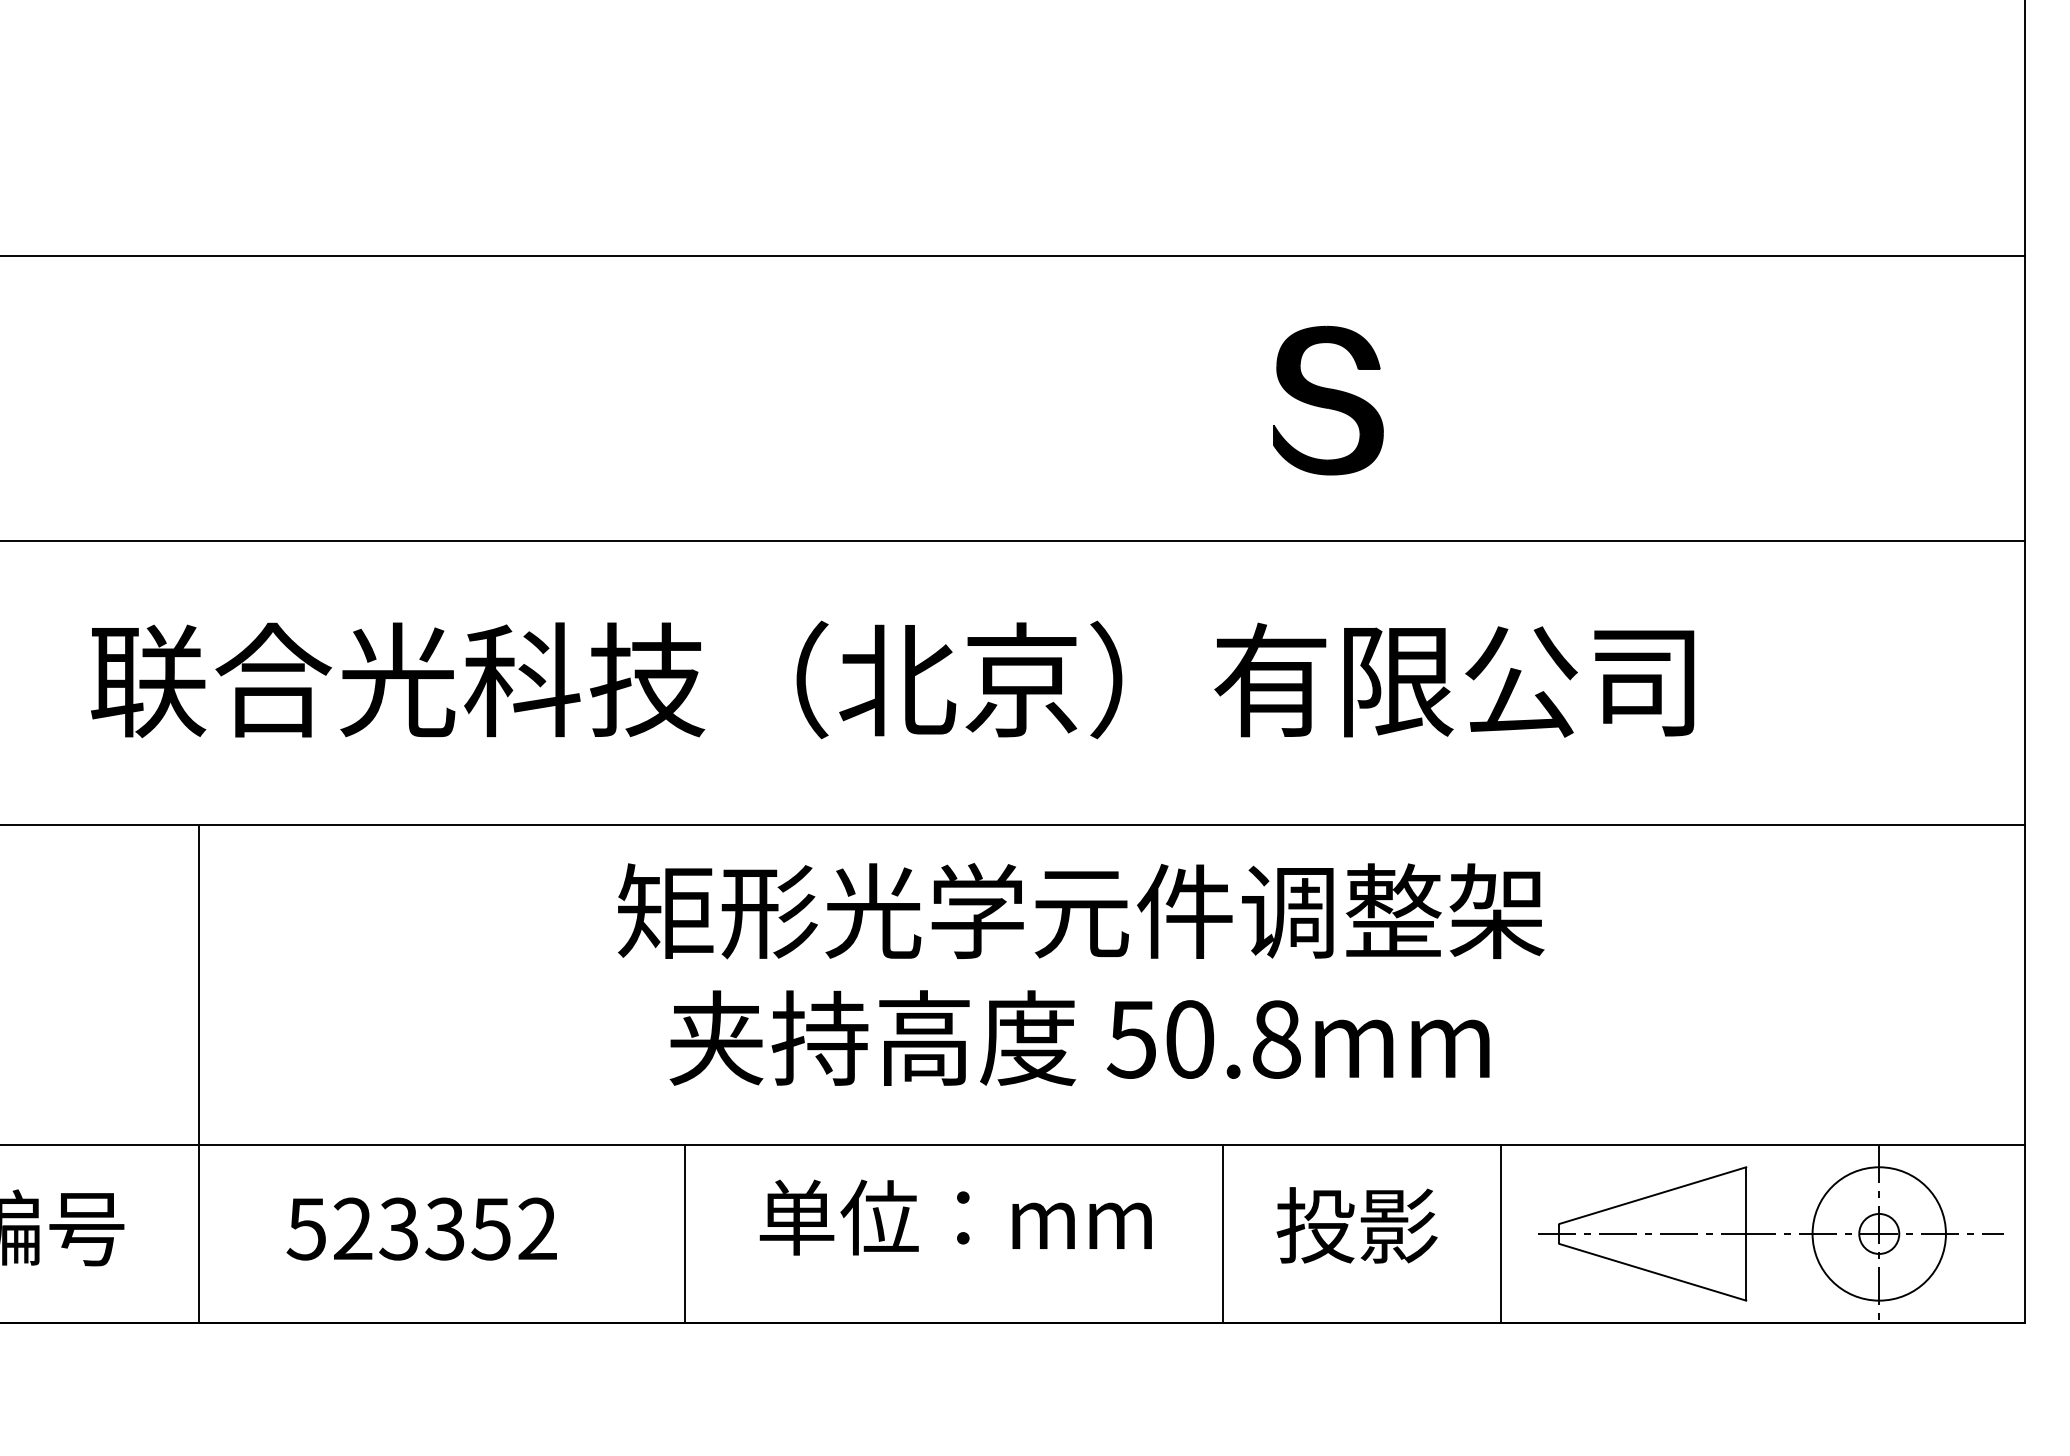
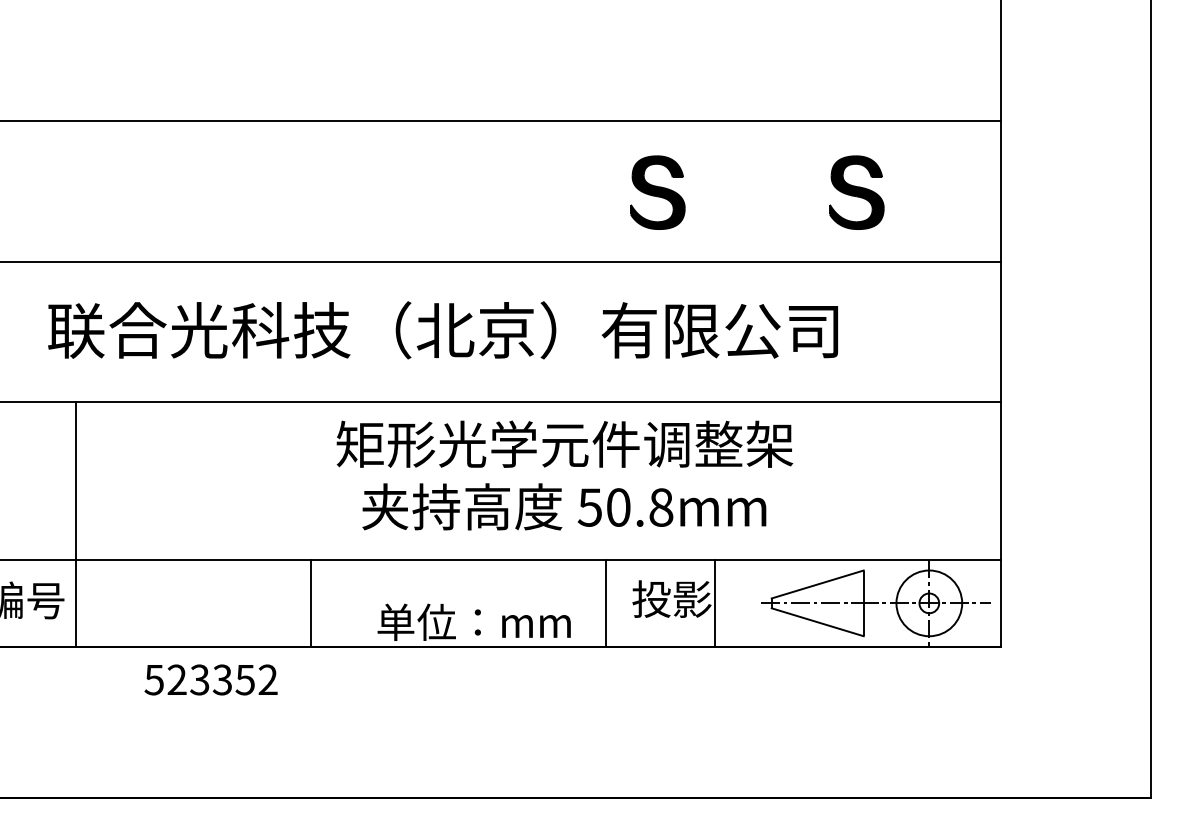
part: (1731, 400) -> (856, 192), added
text: (1080, 974) -> (564, 475), moved
line: (199, 1073) -> (76, 524), moved
text: (954, 1215) -> (473, 621), moved
text: (420, 1228) -> (210, 679), moved
line: (684, 1234) -> (310, 603), moved
line: (1500, 1234) -> (714, 603), moved

